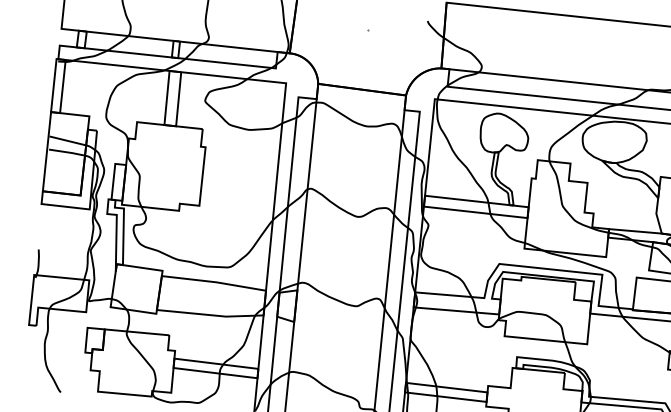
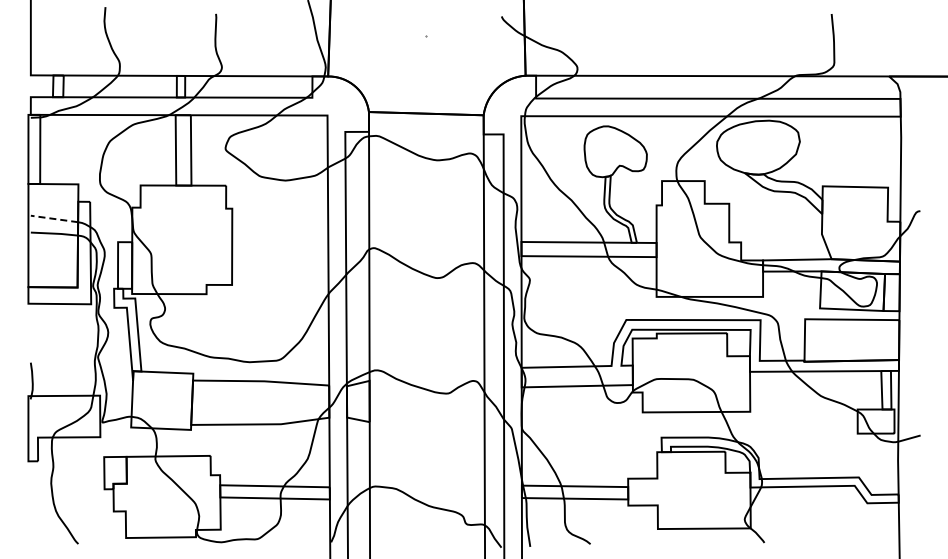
line: (68, 140) -> (54, 218), solid -> dashed

